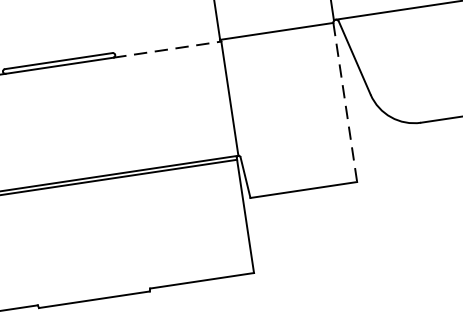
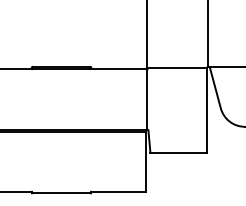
line: (166, 50) -> (118, 69), dashed -> solid
line: (346, 102) -> (207, 110), dashed -> solid

